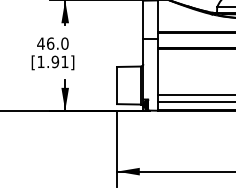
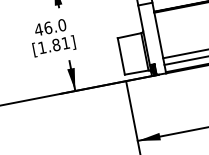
text: (55, 61) -> (56, 44), [1.91] -> [1.81]

